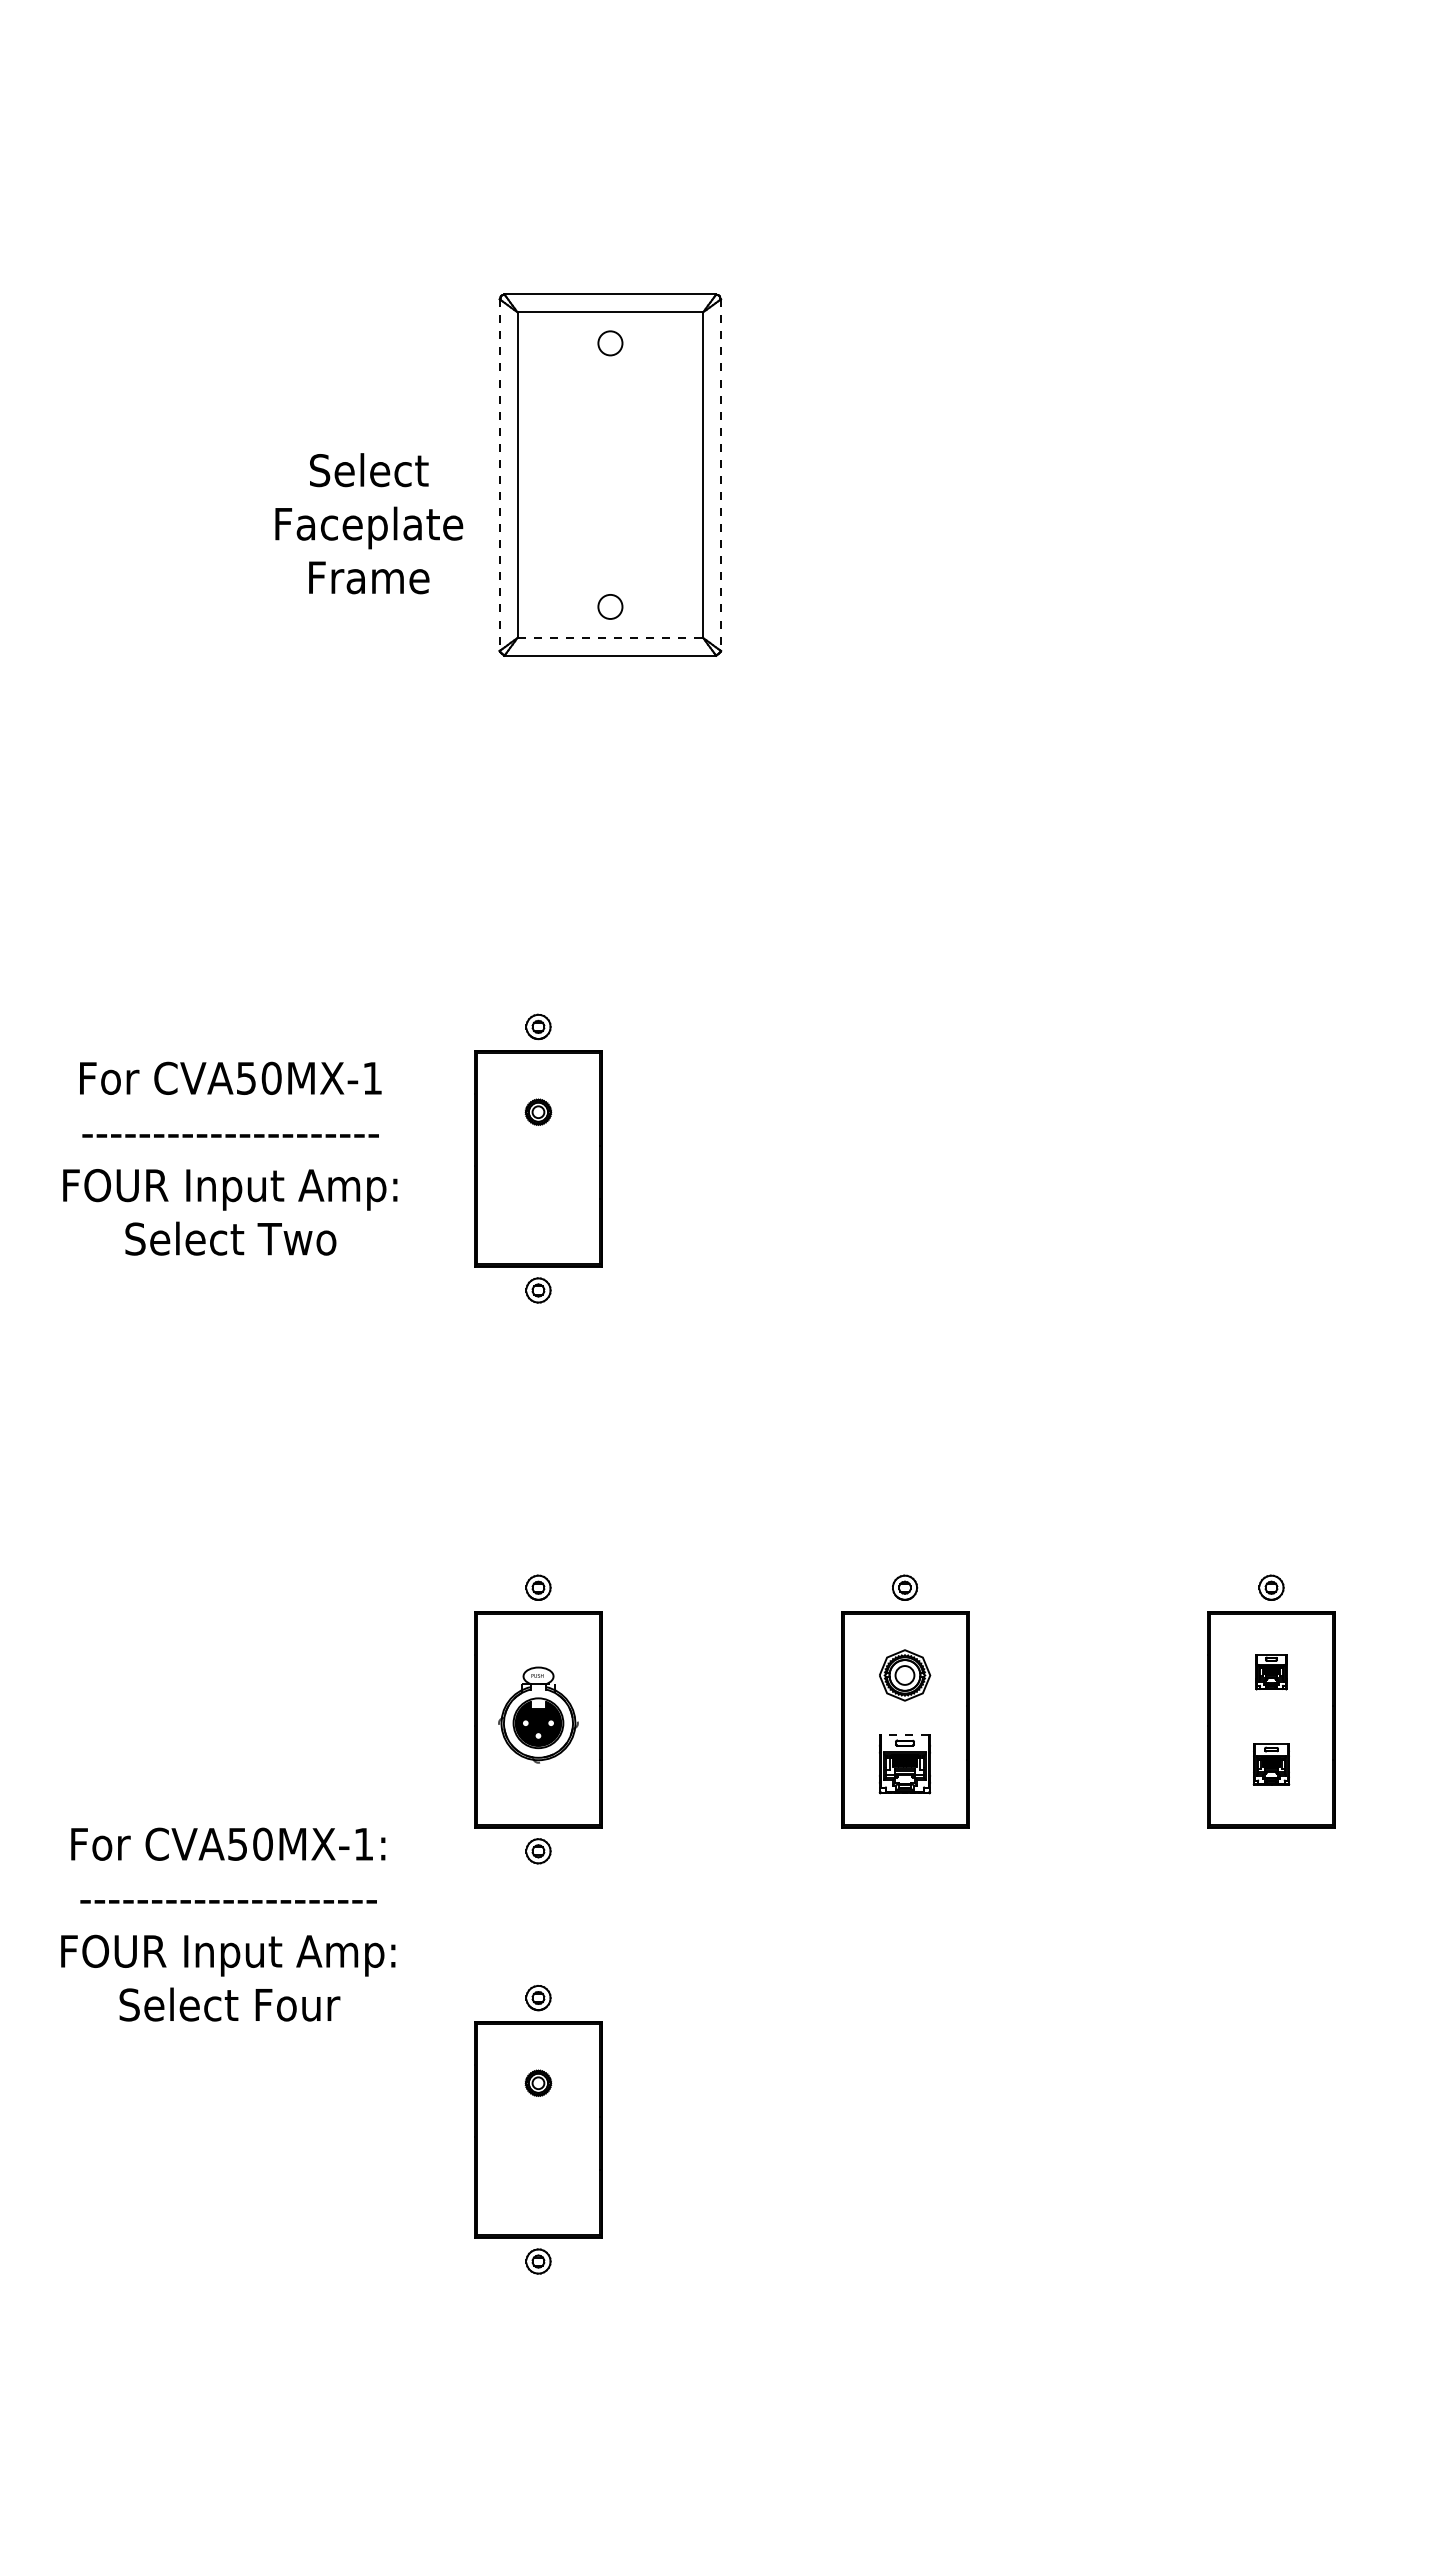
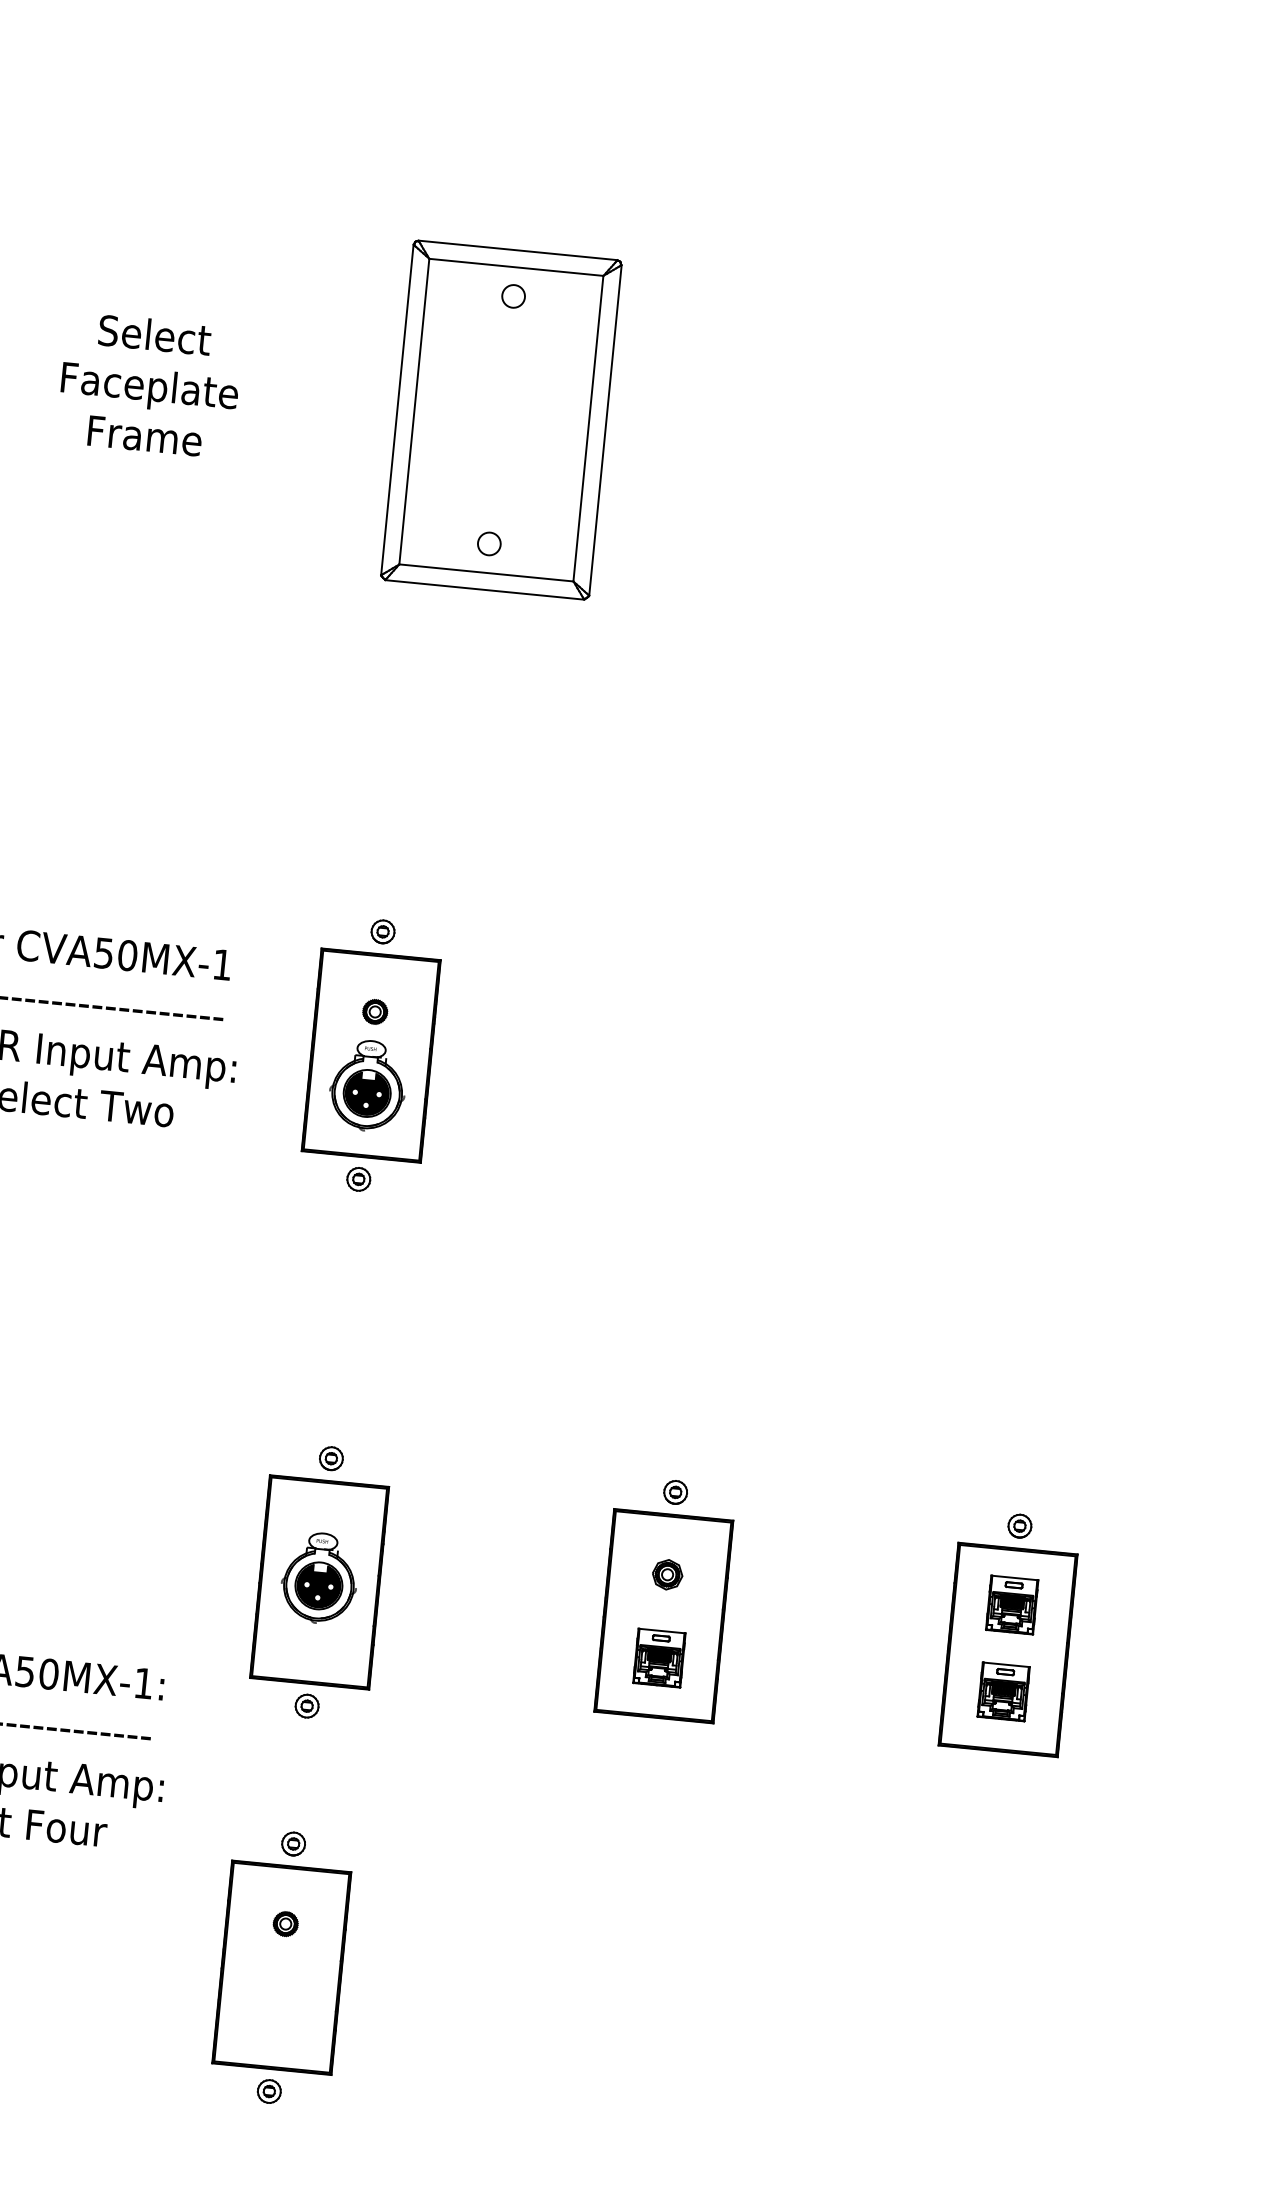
line: (499, 475) -> (397, 410), dashed -> solid
line: (721, 475) -> (605, 430), dashed -> solid
text: (369, 523) -> (150, 385), moved
line: (610, 637) -> (486, 572), dashed -> solid
part: (538, 1190) -> (368, 1085), added
part: (1271, 1671) -> (1012, 1604), size x1.67
part: (904, 1675) -> (667, 1574), size x0.62
line: (904, 1735) -> (661, 1631), dashed -> solid
part: (1271, 1764) -> (1003, 1692), size x1.43

